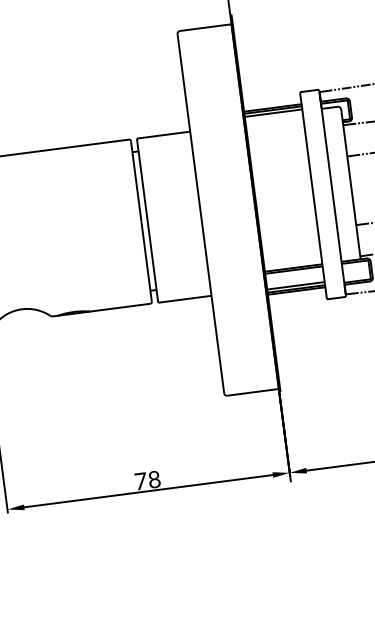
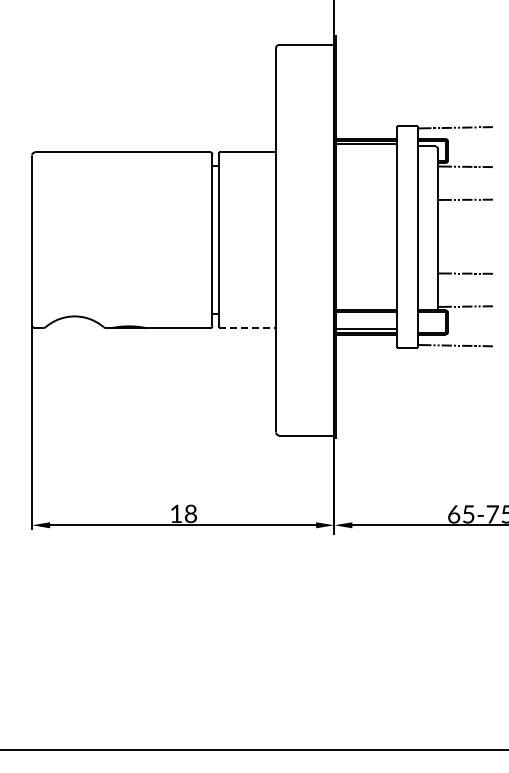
line: (184, 299) -> (247, 328), solid -> dashed
text: (140, 480) -> (176, 513), 78 -> 18

